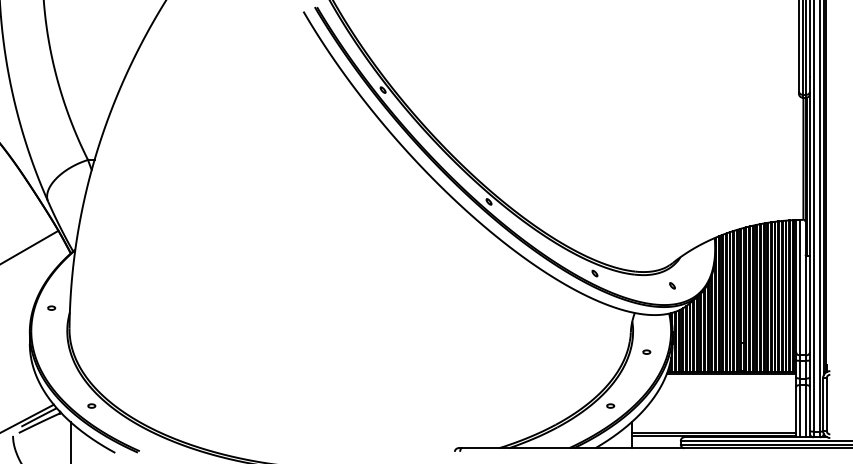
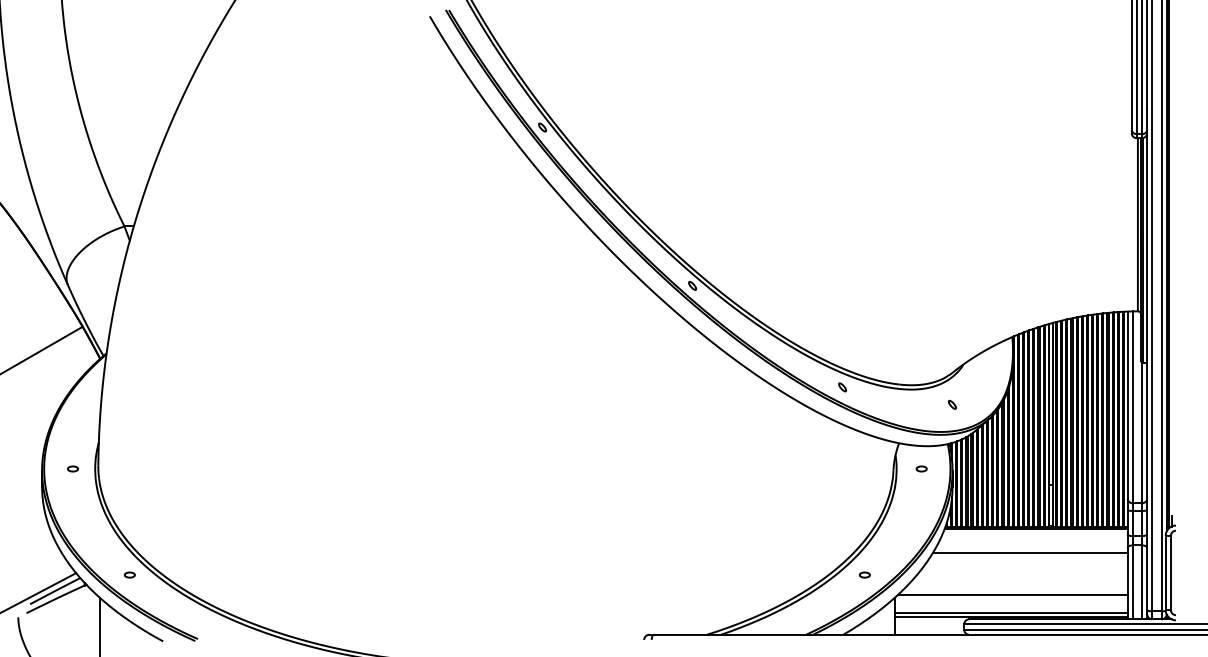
part: (51, 307) -> (72, 468), moved
part: (646, 351) -> (921, 468), moved
line: (727, 390) -> (1030, 553), added
line: (715, 419) -> (1013, 594), added

